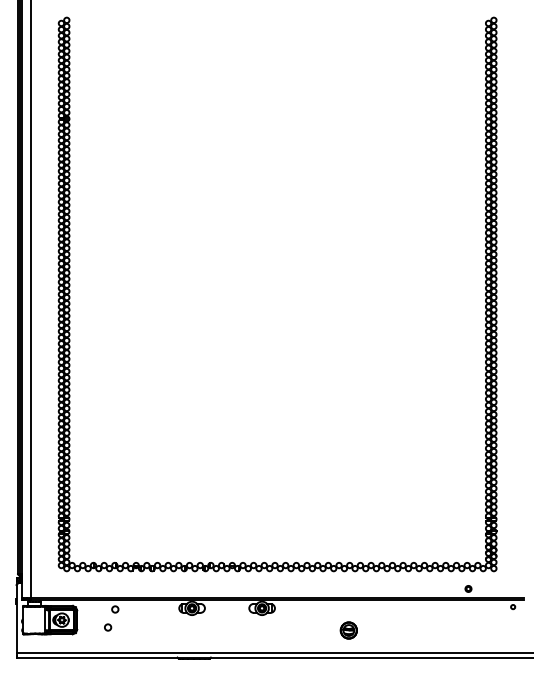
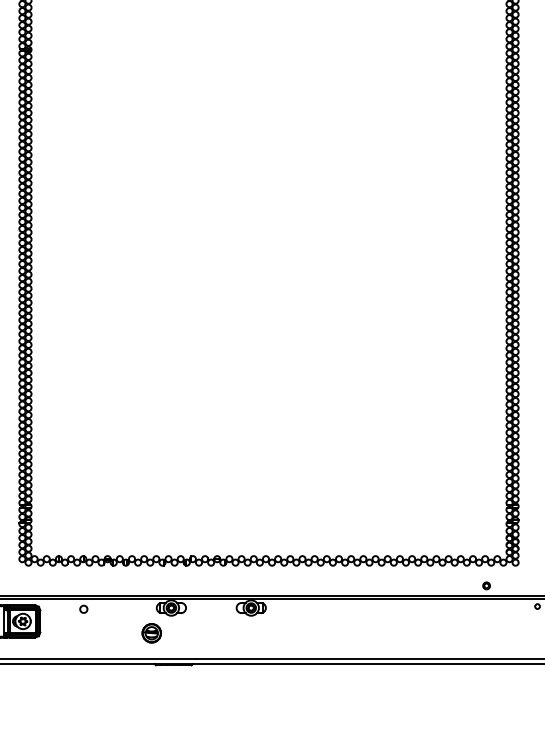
circle: (108, 627) -> (76, 629), removed
part: (348, 630) -> (151, 633), moved

